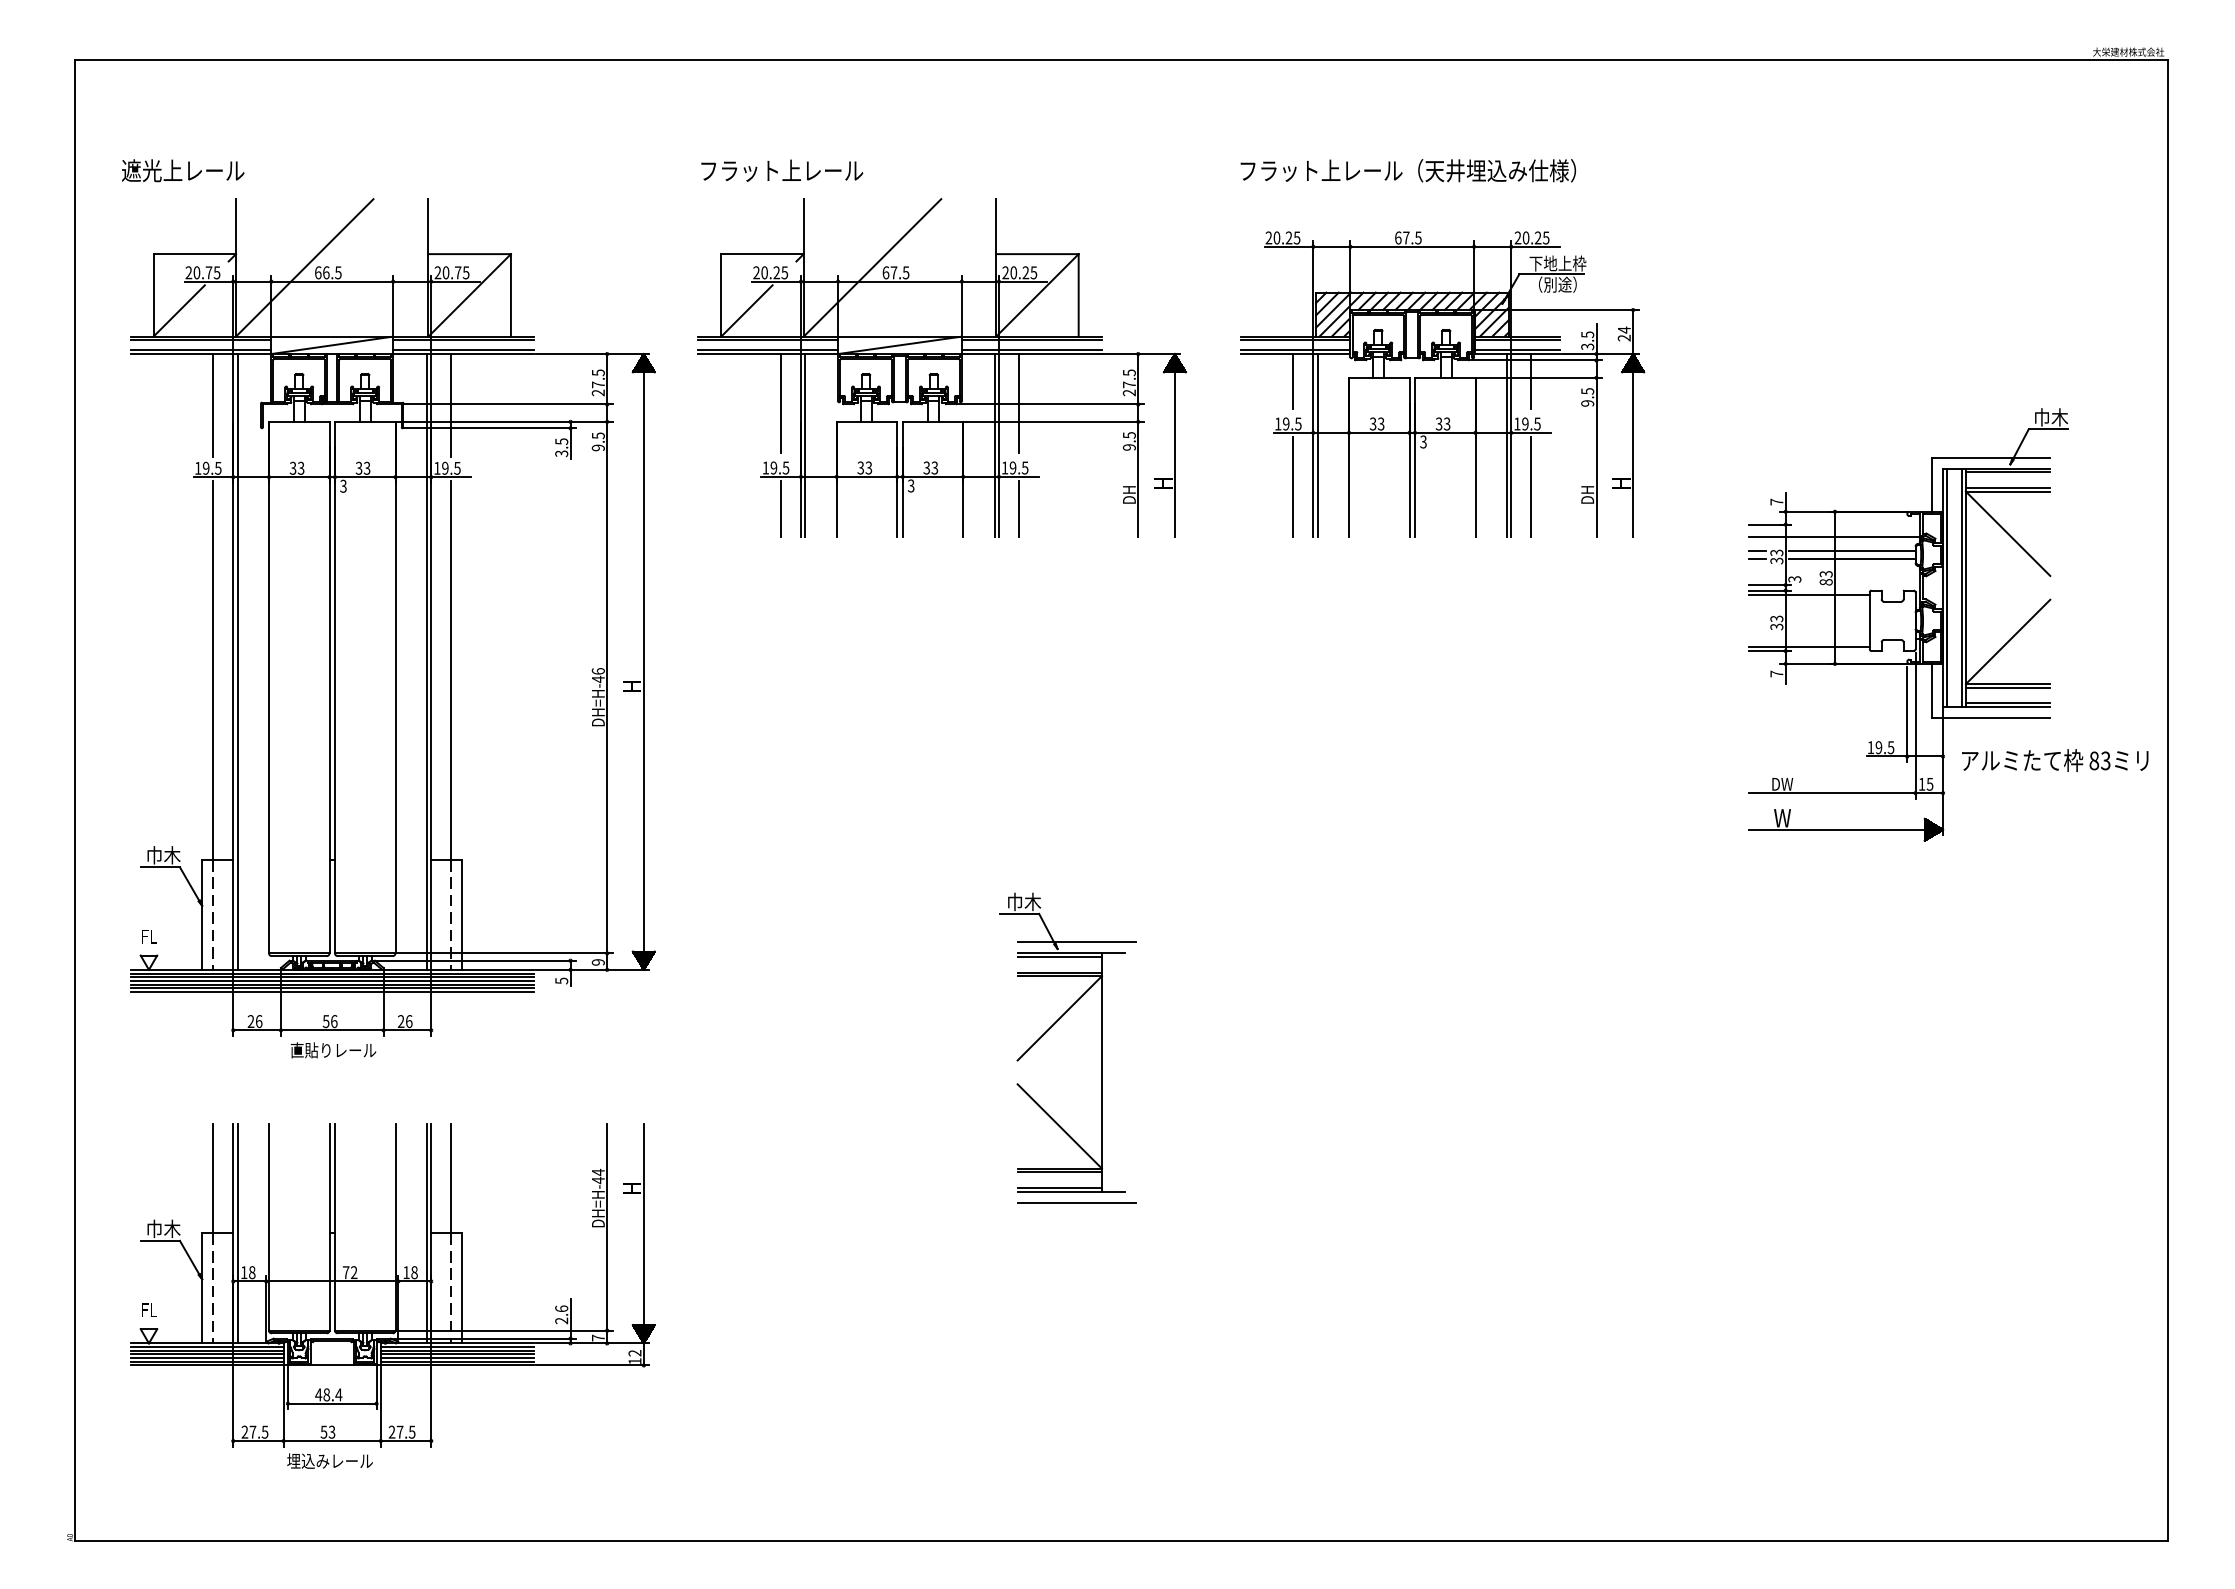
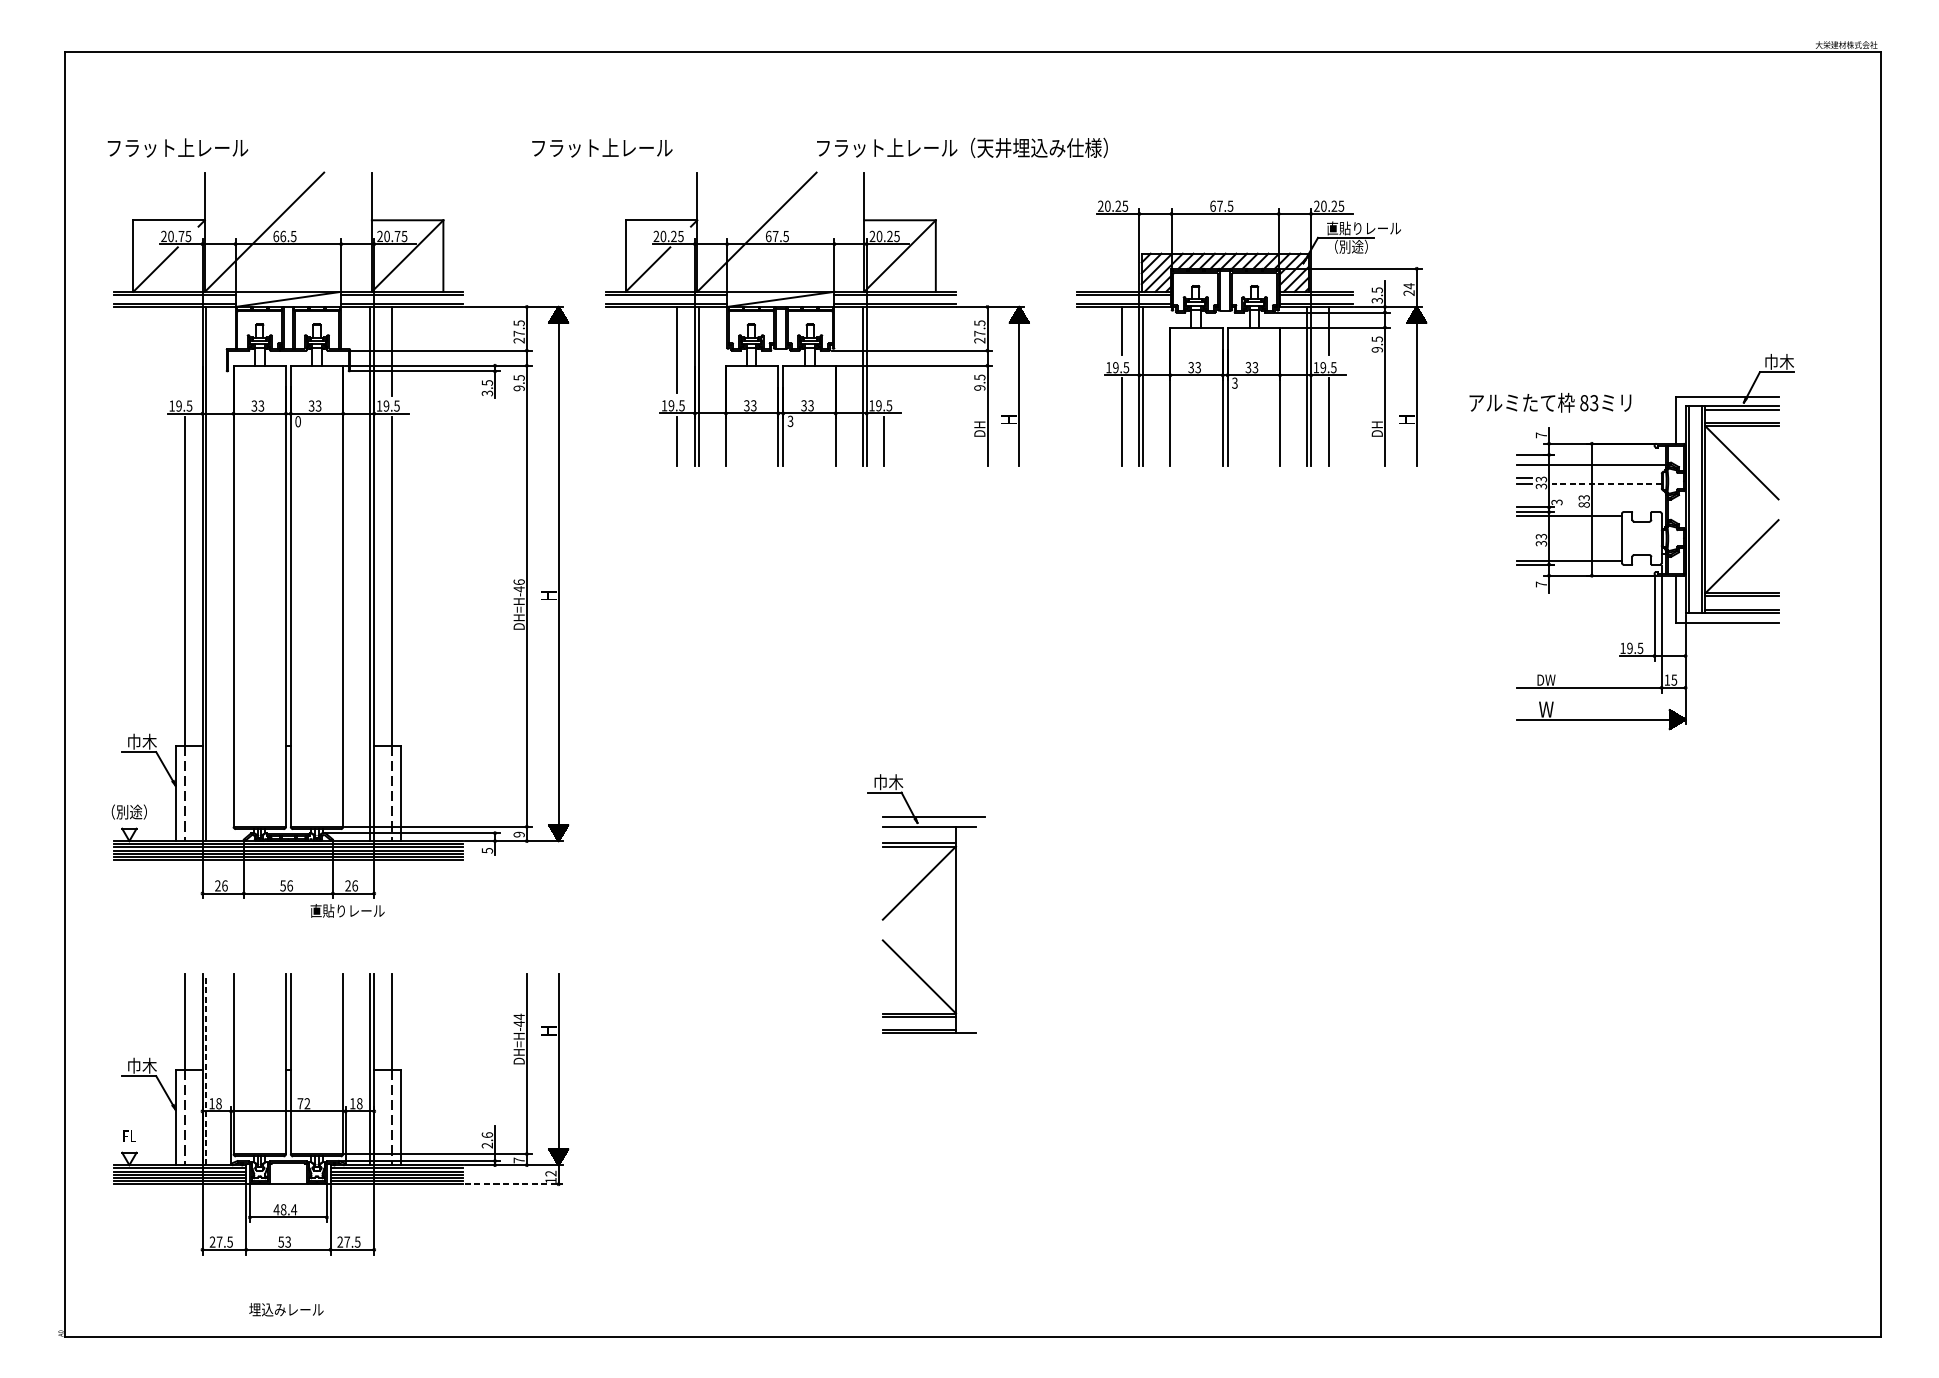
text: (203, 170) -> (176, 147), 遮光上レール -> フラット上レール
text: (782, 170) -> (602, 147), moved
text: (1407, 170) -> (961, 147), moved
text: (1572, 263) -> (1364, 228), 下地上枠 -> 直貼りレール
line: (1019, 403) -> (884, 349), removed
line: (213, 405) -> (185, 351), removed
text: (343, 485) -> (298, 420), 3 -> 0
line: (1852, 551) -> (1607, 478), removed
line: (1851, 558) -> (1606, 484), solid -> dashed
text: (2055, 760) -> (1550, 402), moved
text: (148, 936) -> (128, 812), FL -> （別途）
line: (1059, 956) -> (919, 829), removed
text: (333, 1050) -> (347, 911), moved
line: (1076, 1202) -> (933, 1042), removed
line: (237, 1233) -> (206, 1069), solid -> dashed
line: (592, 1365) -> (514, 1184), solid -> dashed
text: (329, 1460) -> (285, 1309), moved

